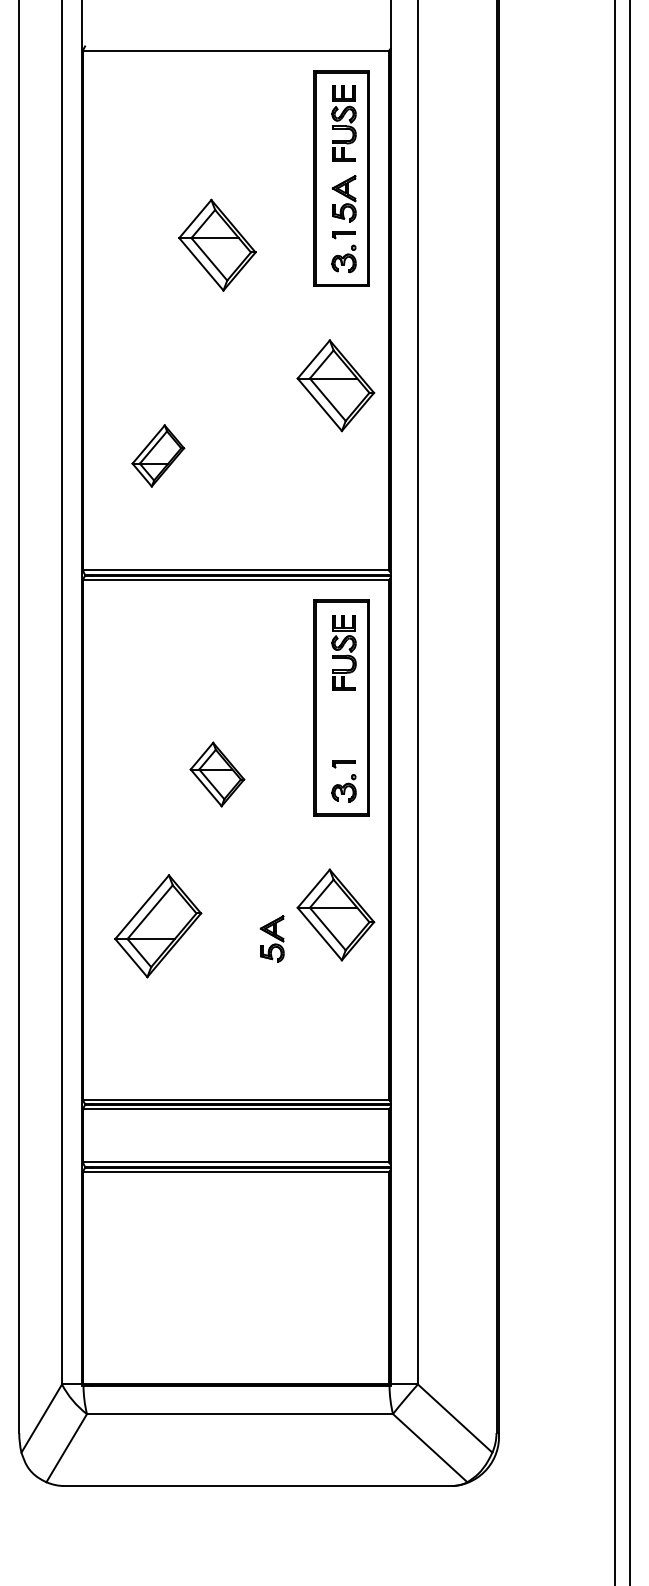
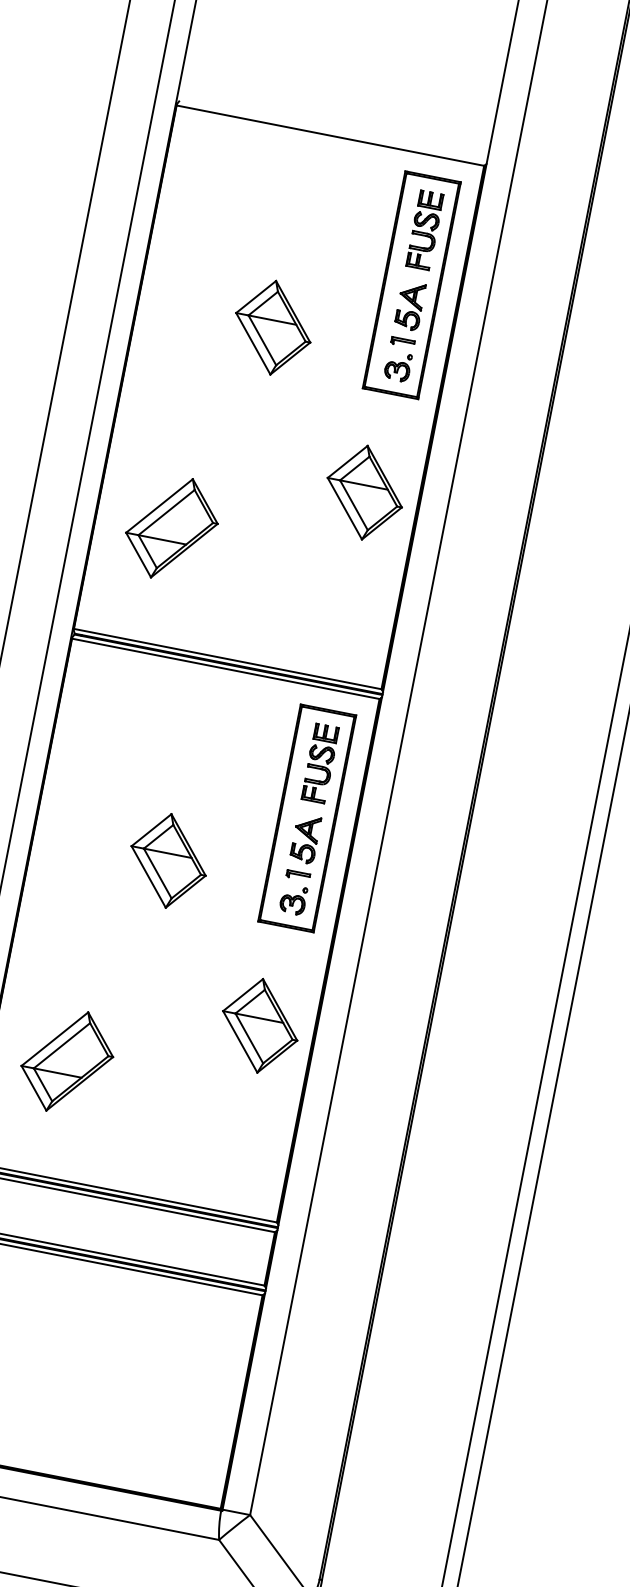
part: (158, 455) -> (172, 527), size x1.67
part: (217, 774) -> (168, 860), size x1.43
part: (158, 926) -> (67, 1061), moved
part: (271, 938) -> (304, 838), moved

